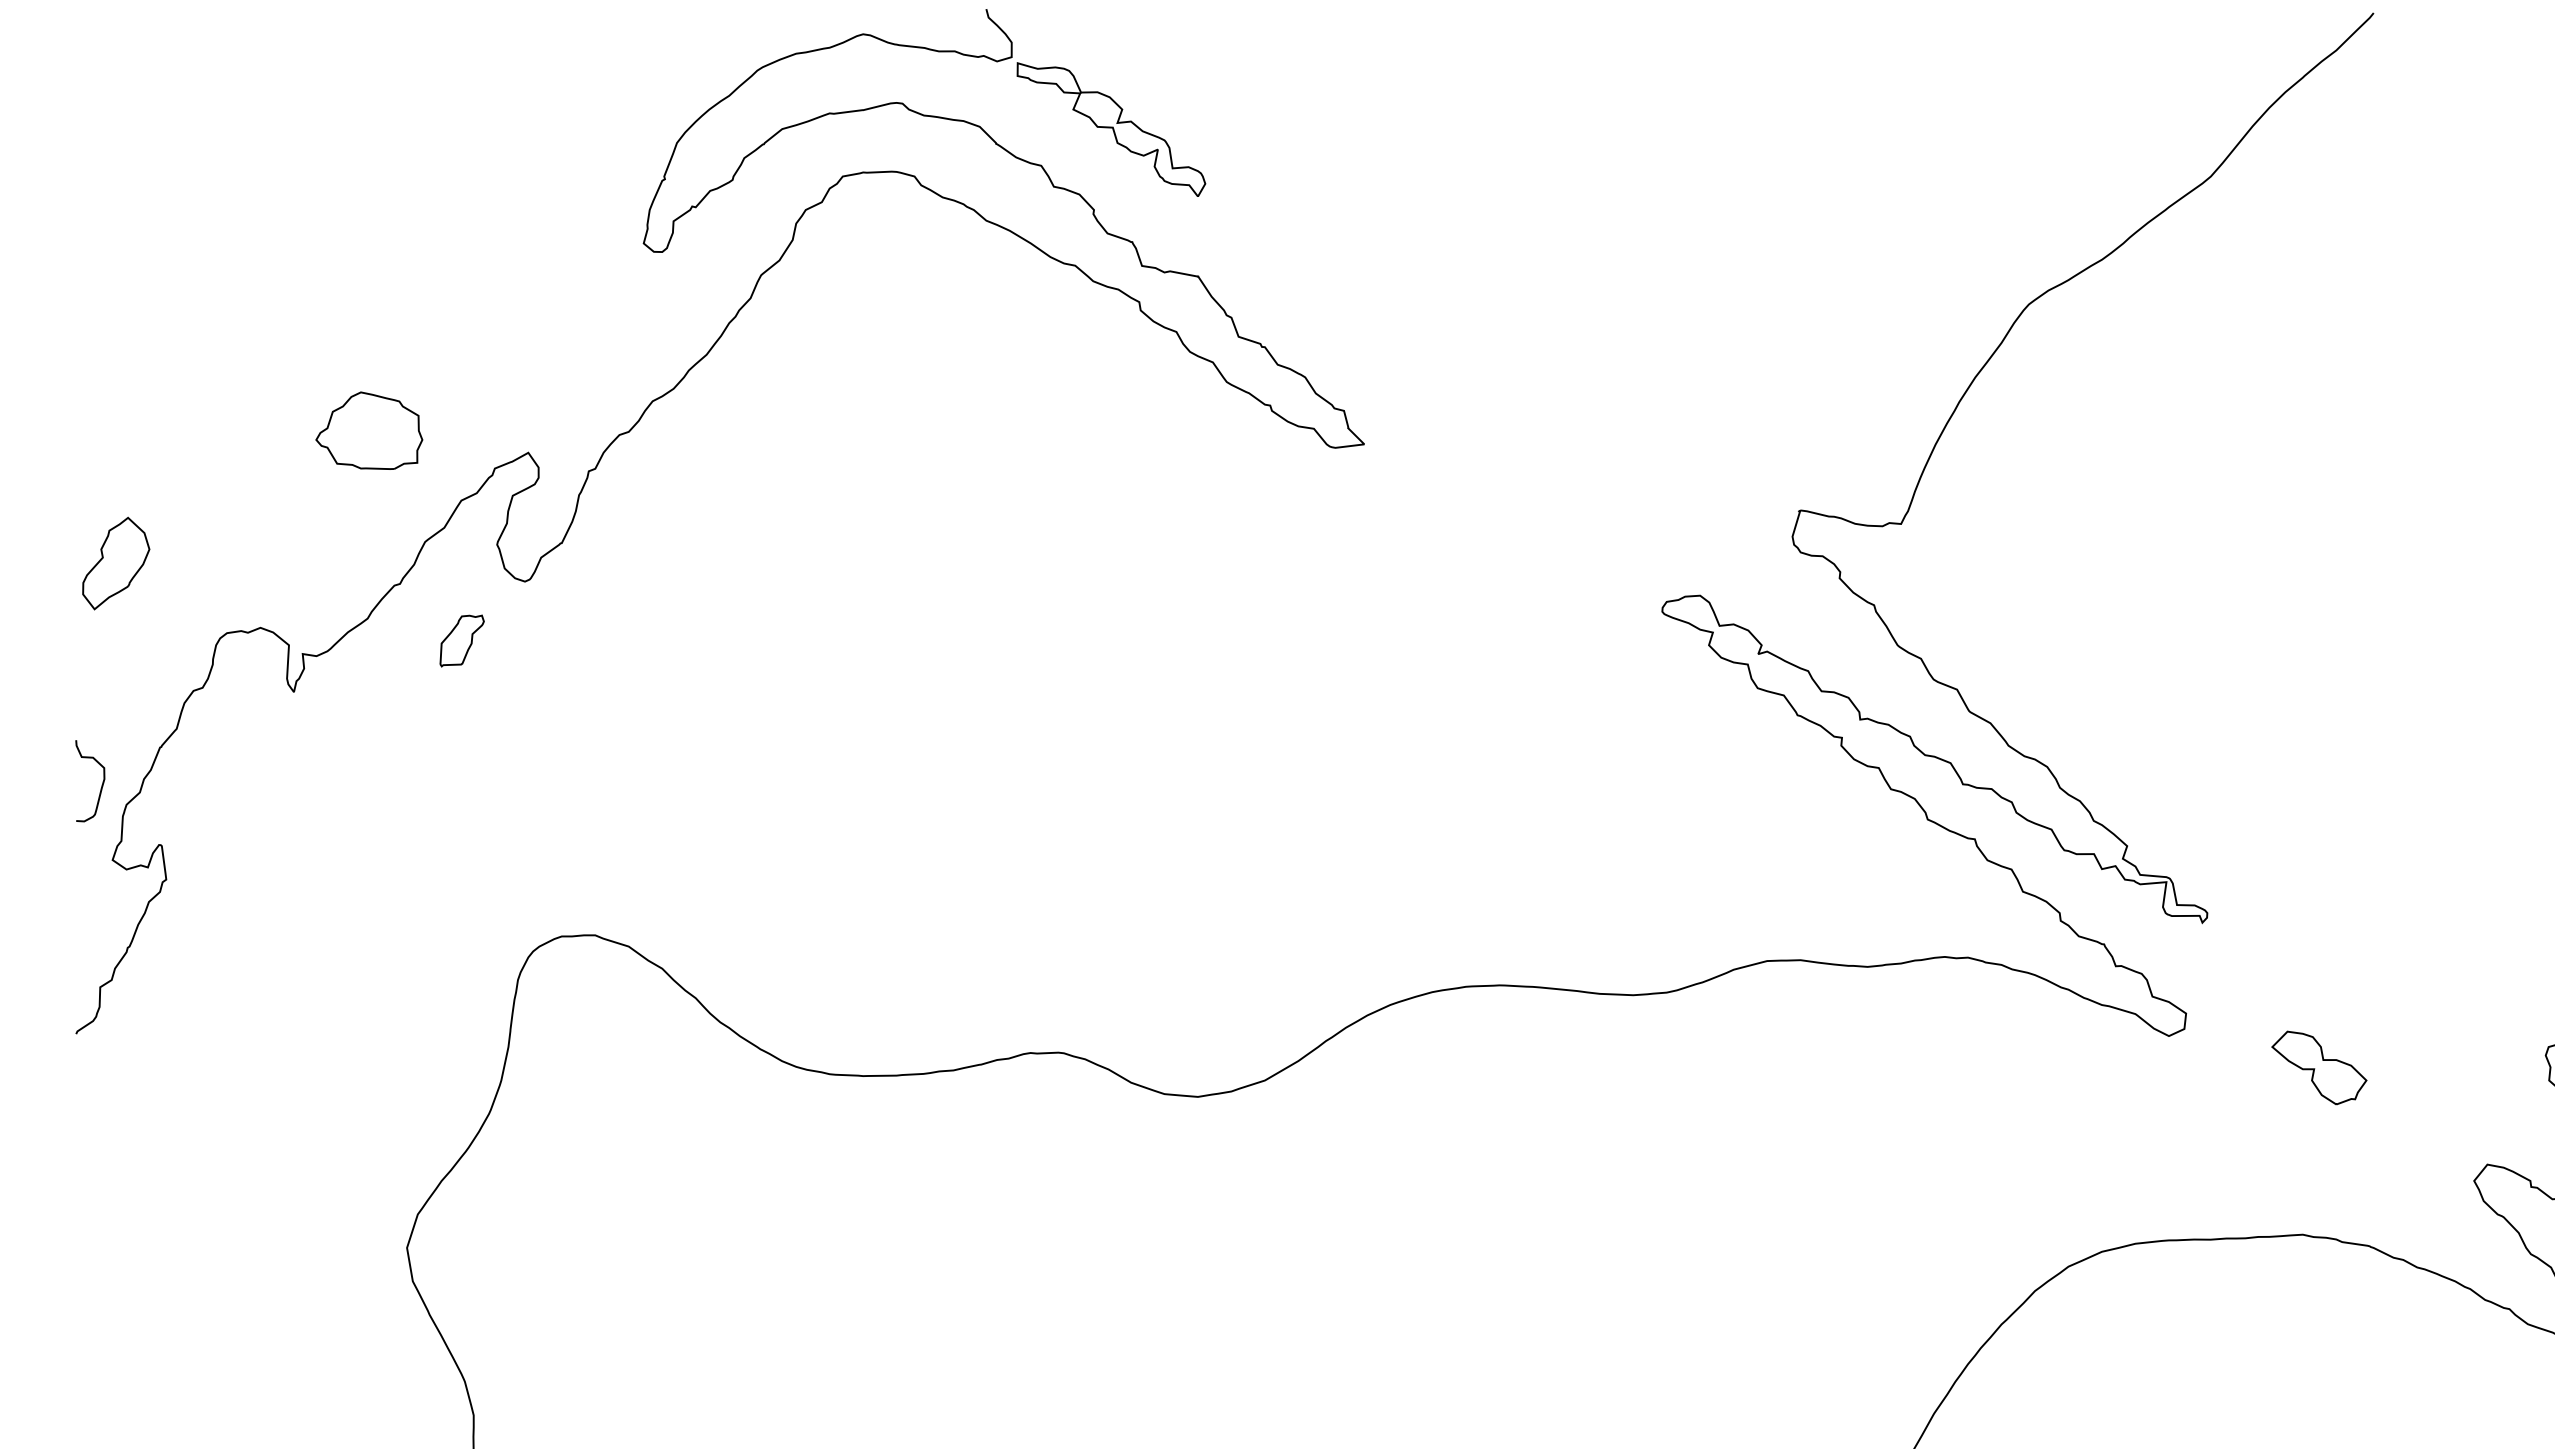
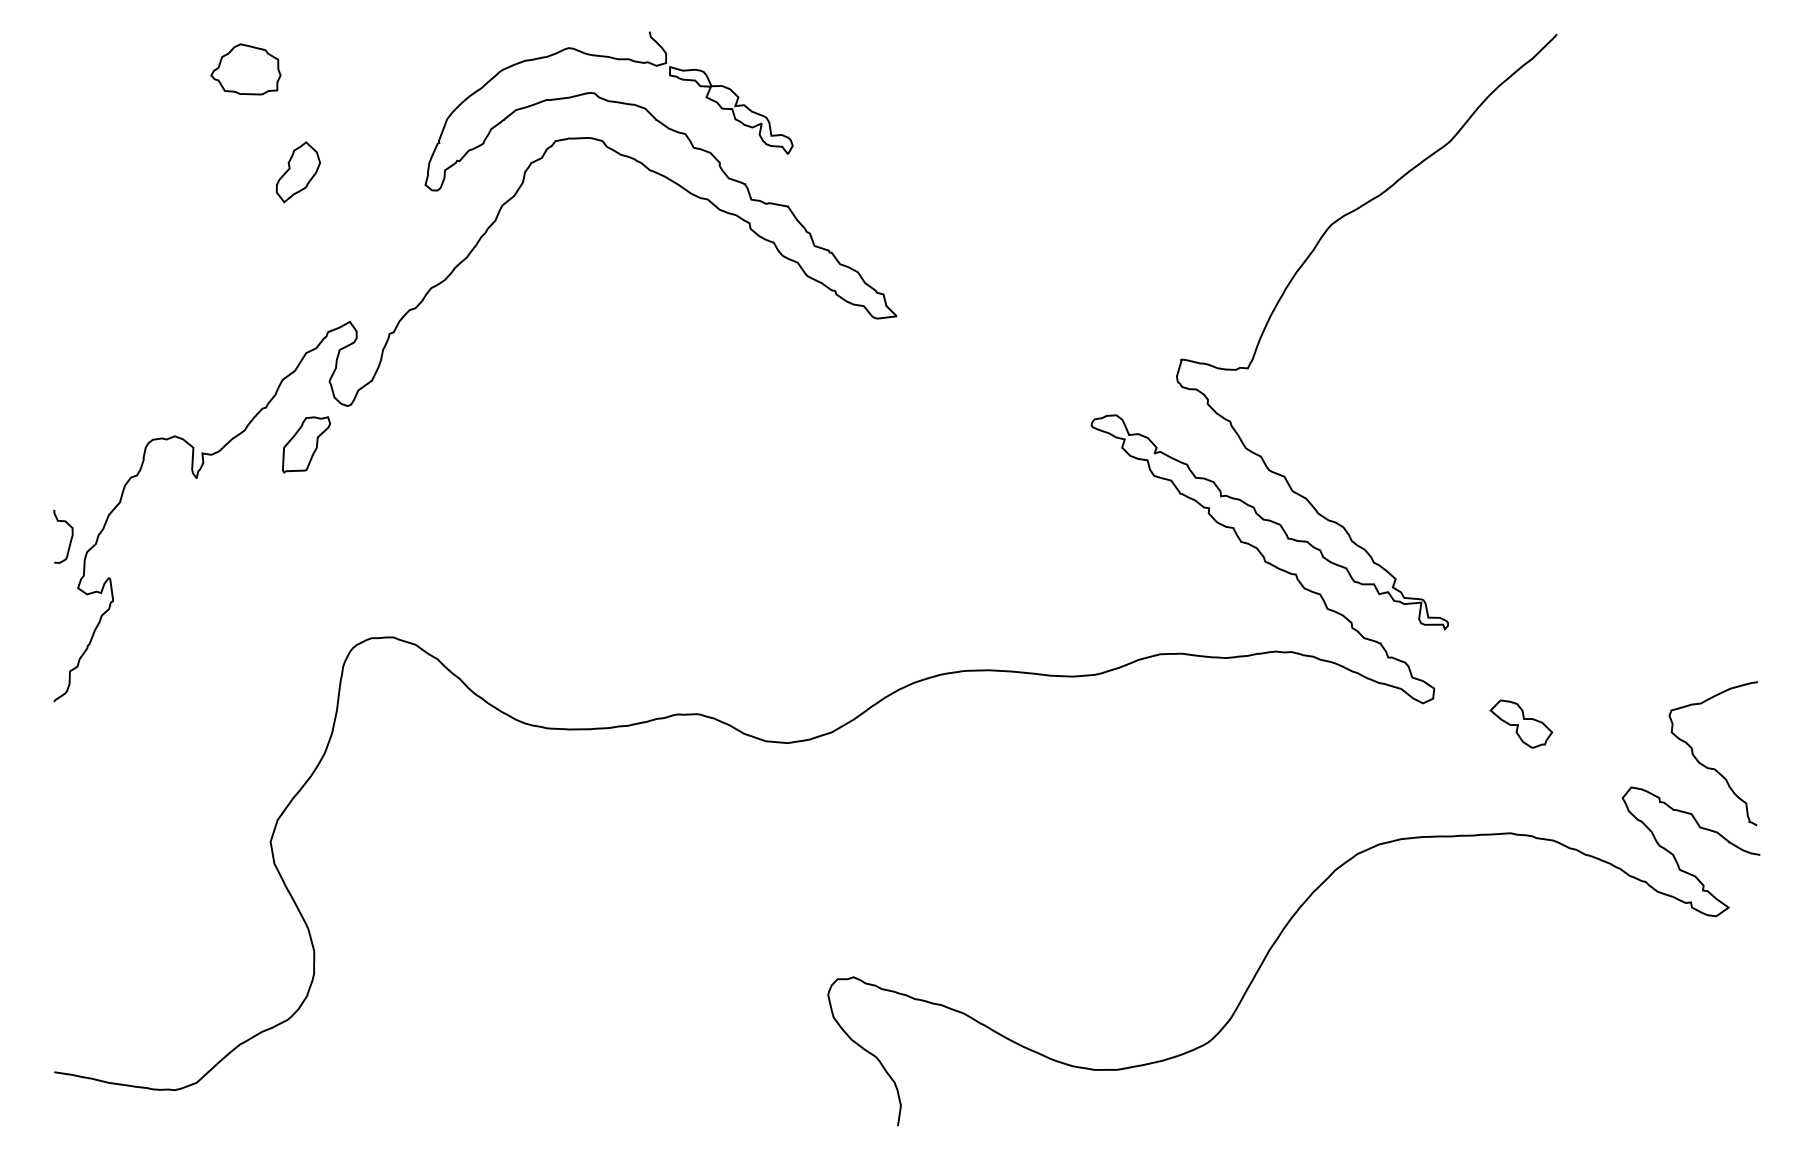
part: (368, 430) -> (245, 69), moved
part: (114, 563) -> (297, 172), moved
part: (461, 640) -> (306, 444), size x1.67

